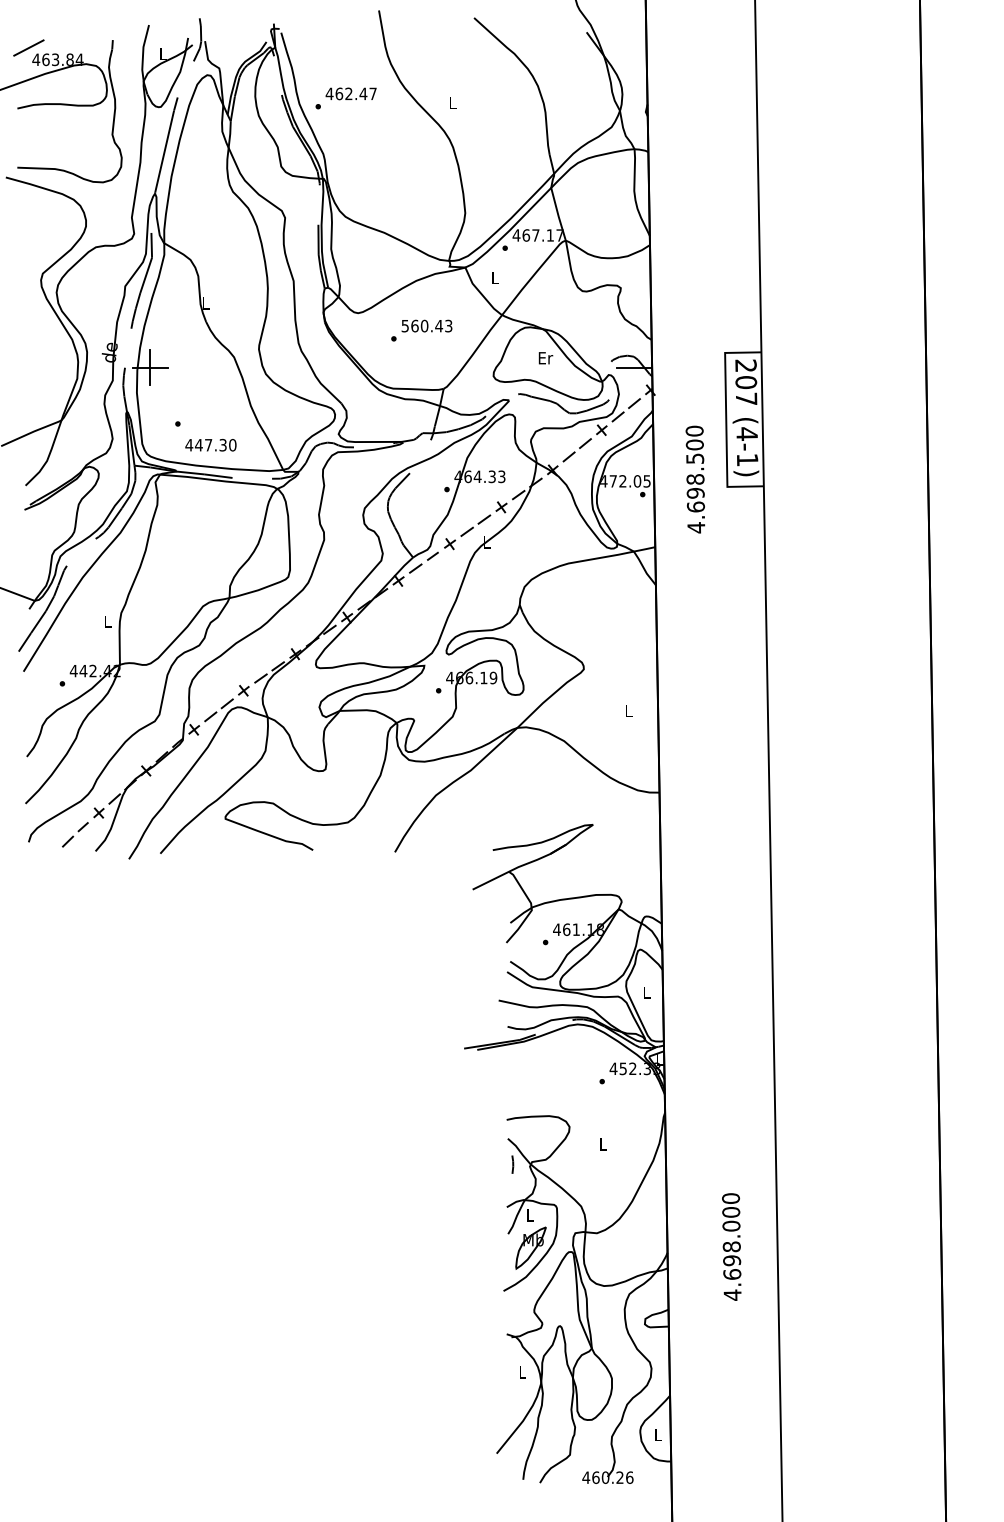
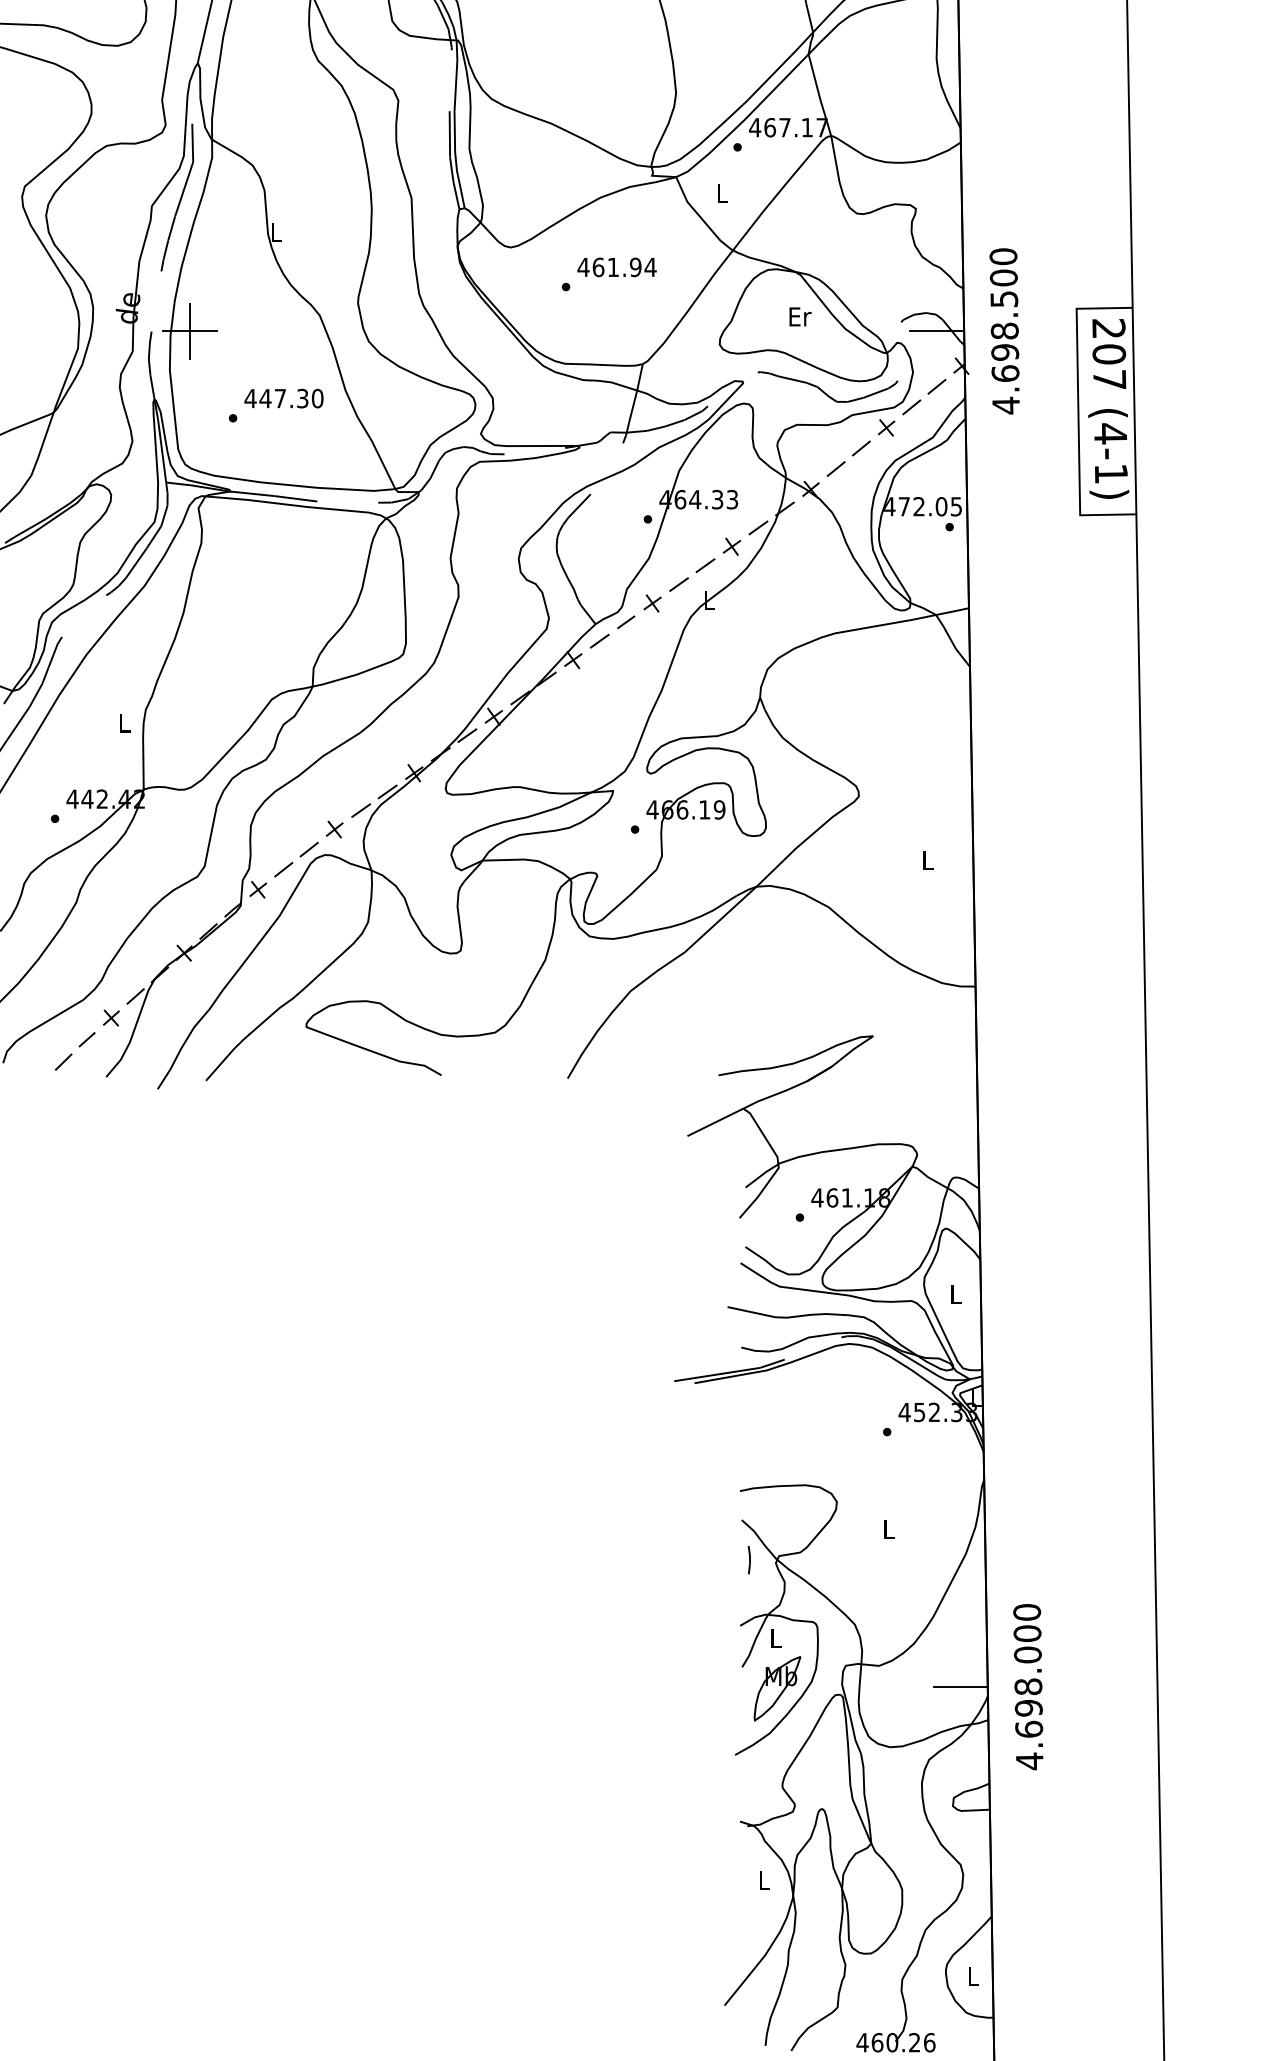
text: (426, 325) -> (616, 266), 560.43 -> 461.94
text: (210, 445) -> (283, 399), moved
text: (694, 479) -> (1003, 331), moved
text: (731, 1246) -> (1027, 1686), moved
line: (649, 1247) -> (960, 1687), added

